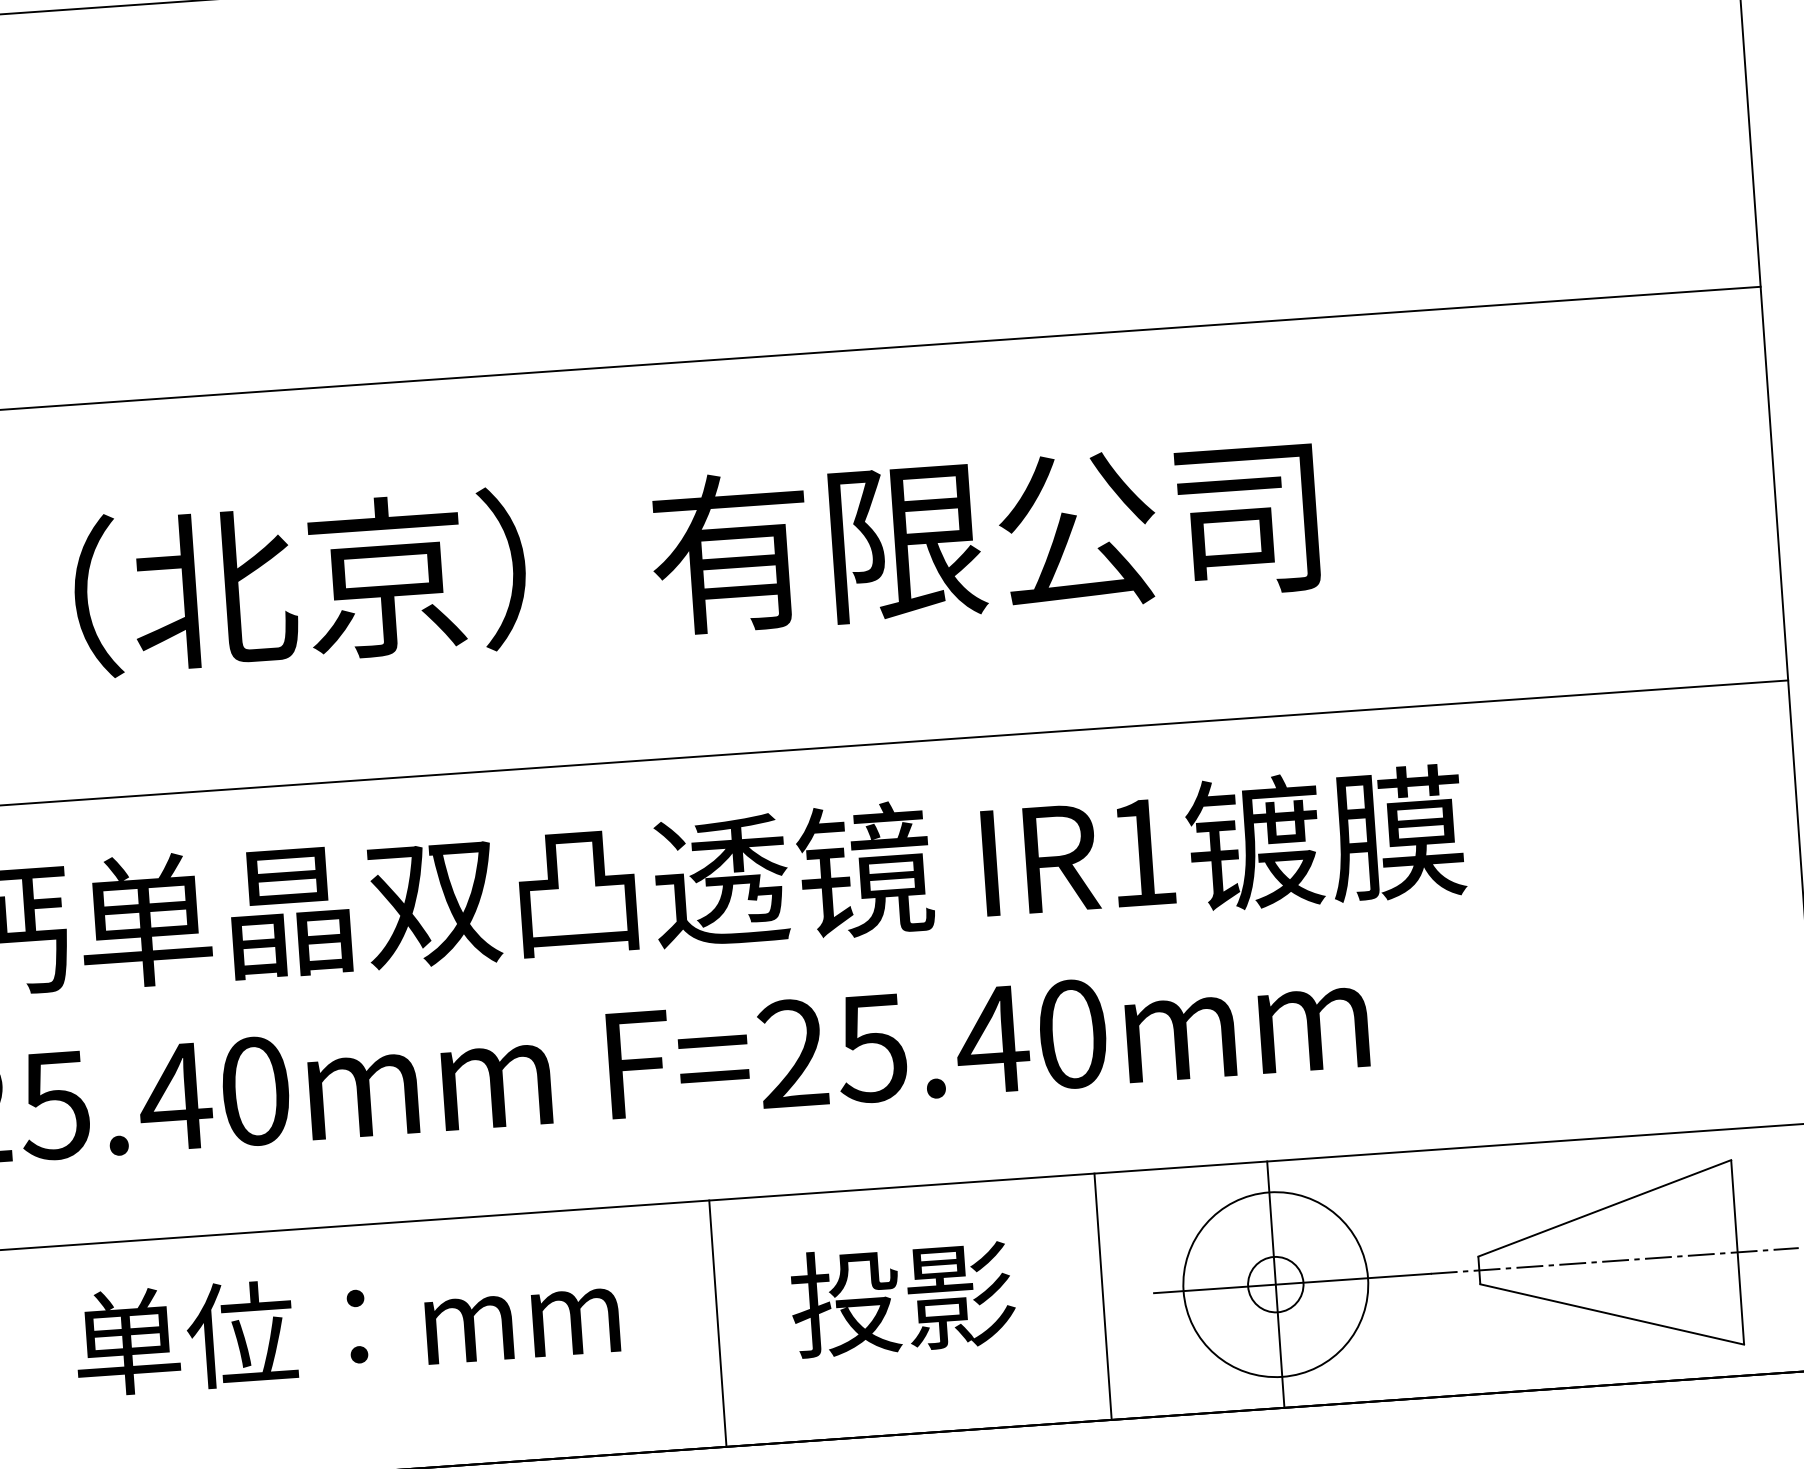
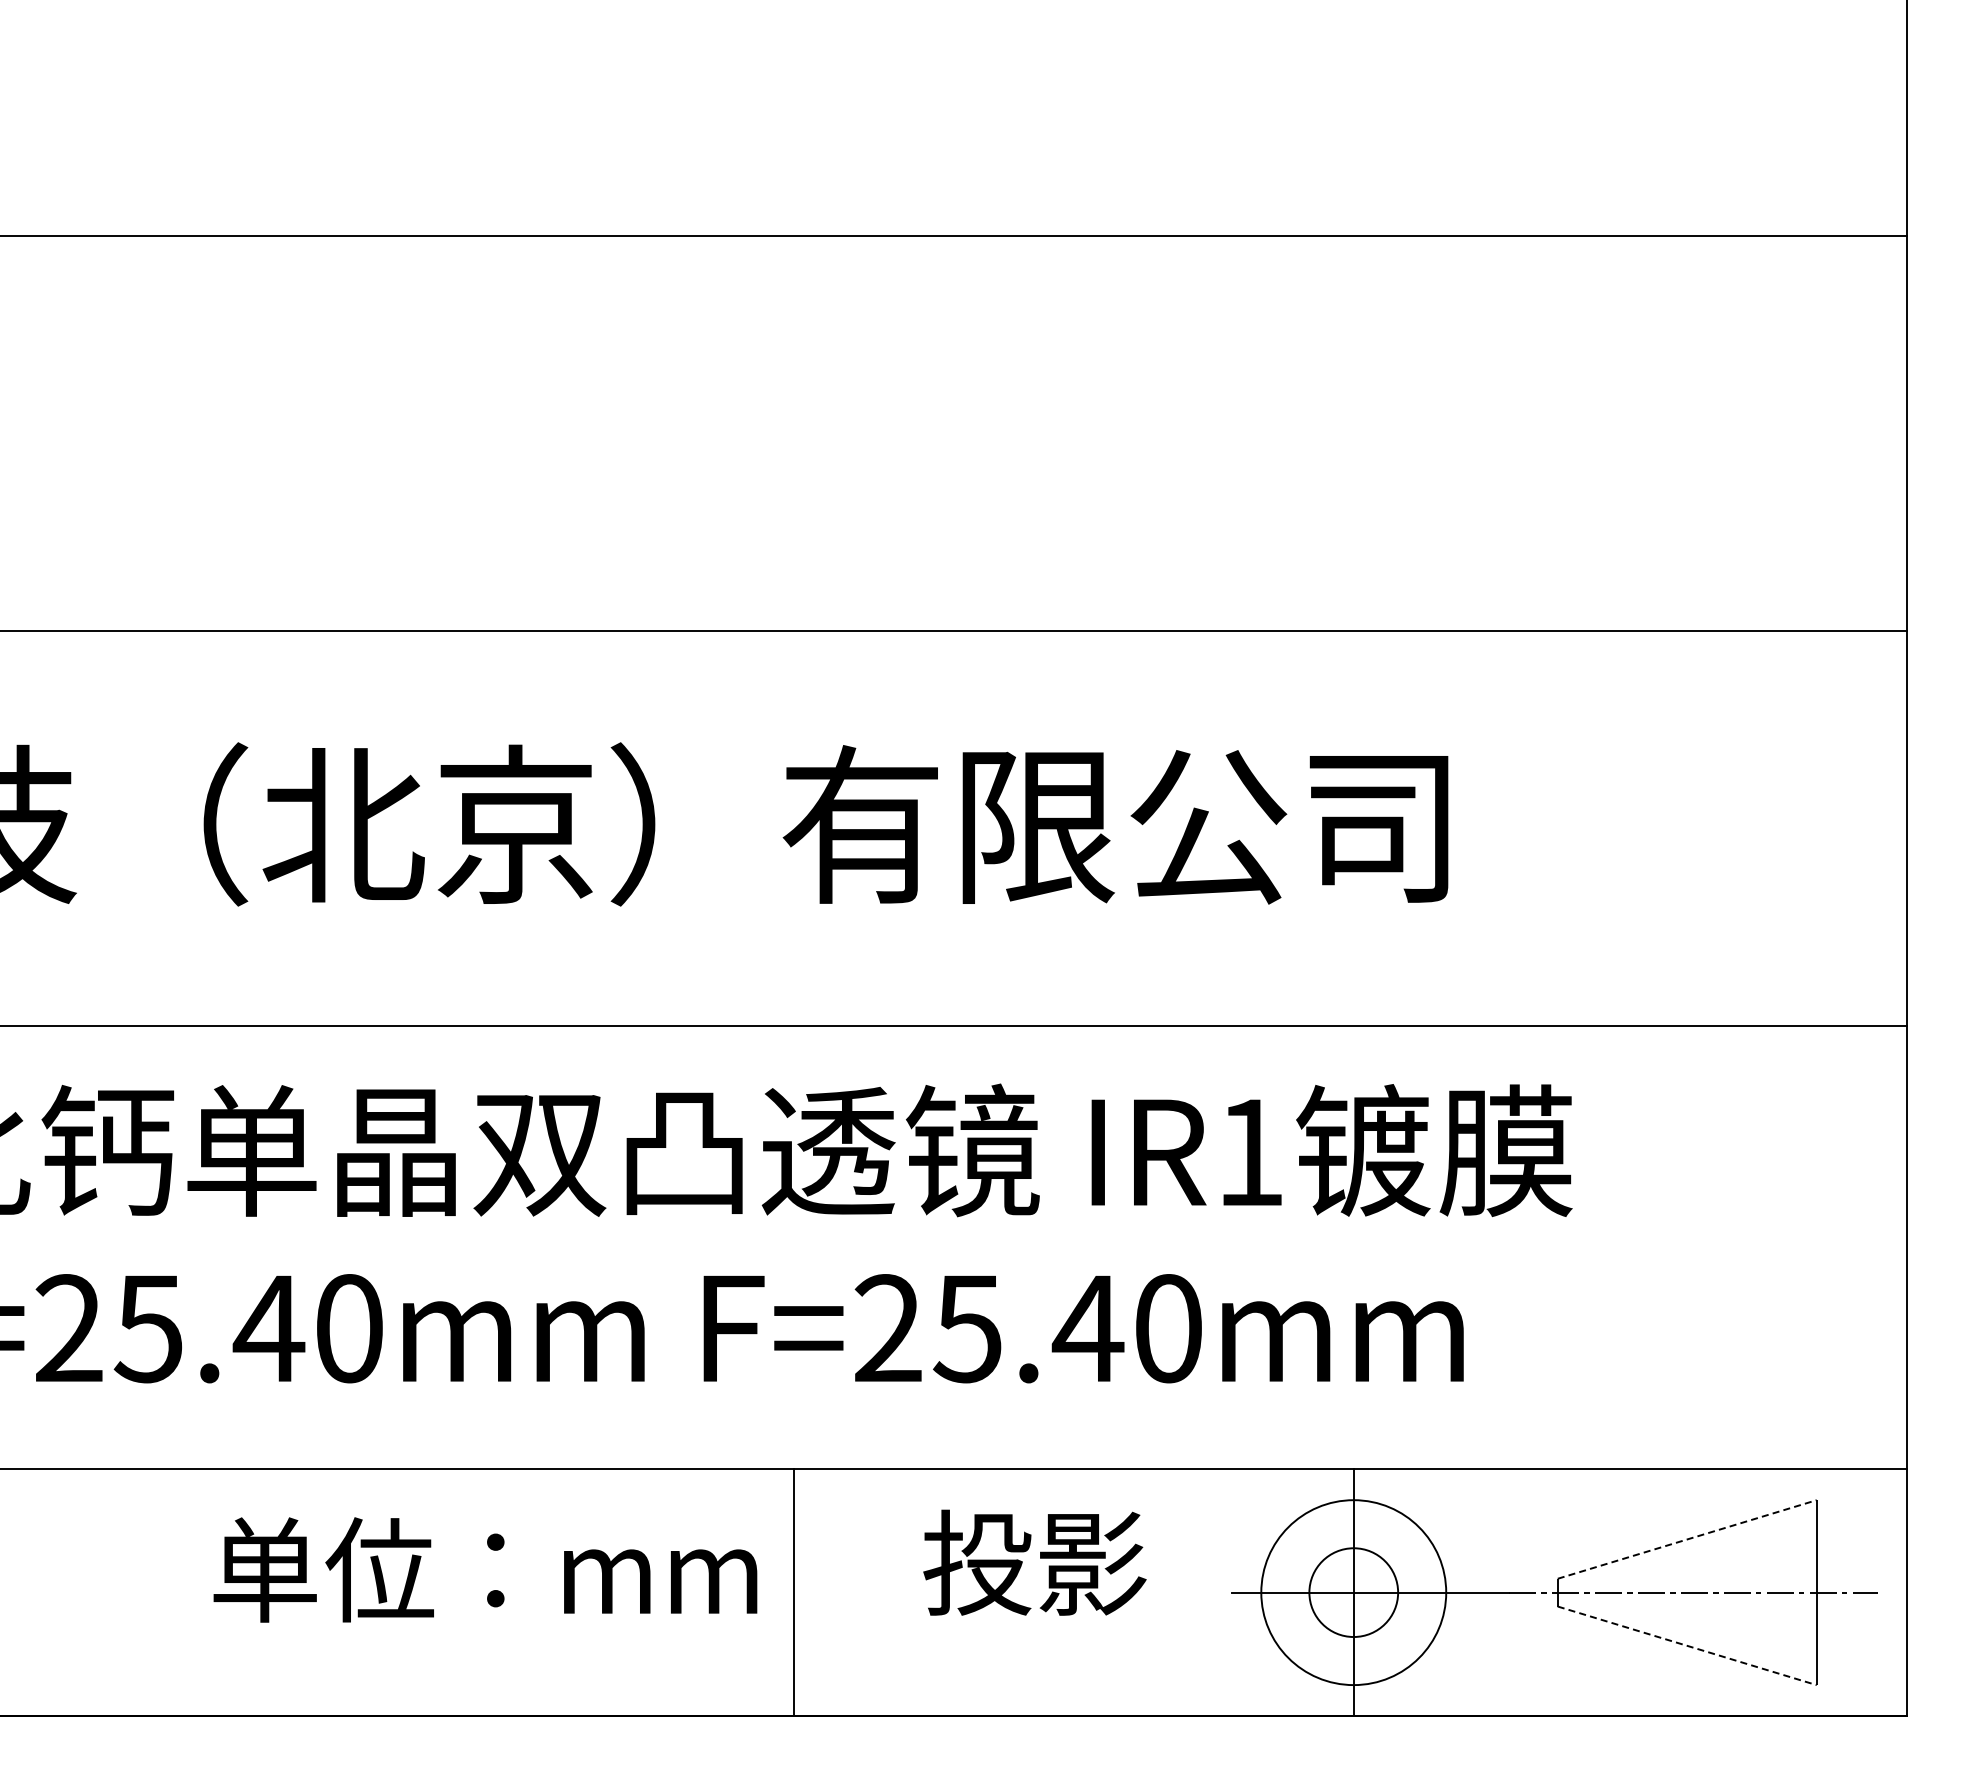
line: (1605, 1208) -> (1687, 1539), solid -> dashed
circle: (1275, 1284) -> (1353, 1592), size x1.6
line: (1102, 1296) -> (1180, 1592), removed
text: (902, 1298) -> (1034, 1562), moved
line: (1612, 1314) -> (1687, 1645), solid -> dashed
text: (347, 1326) -> (485, 1569), moved

